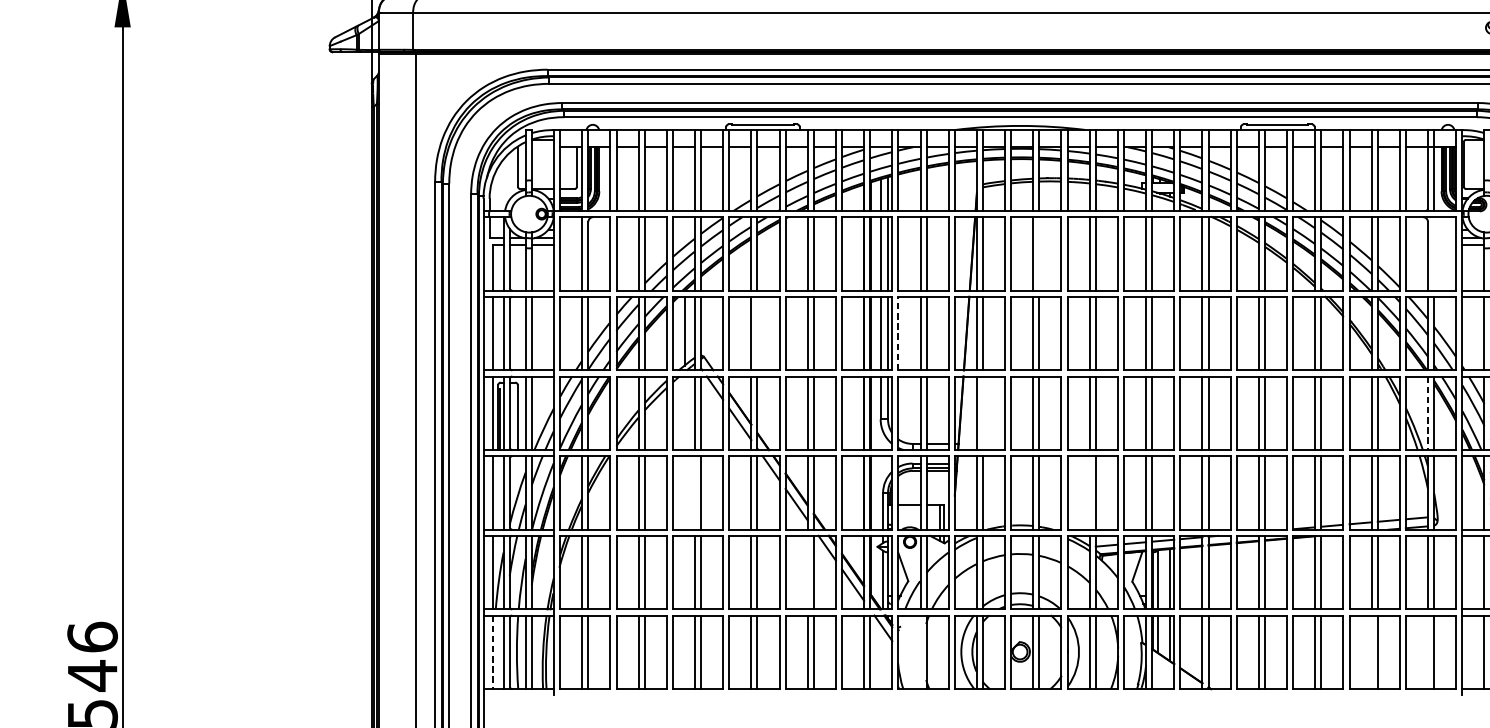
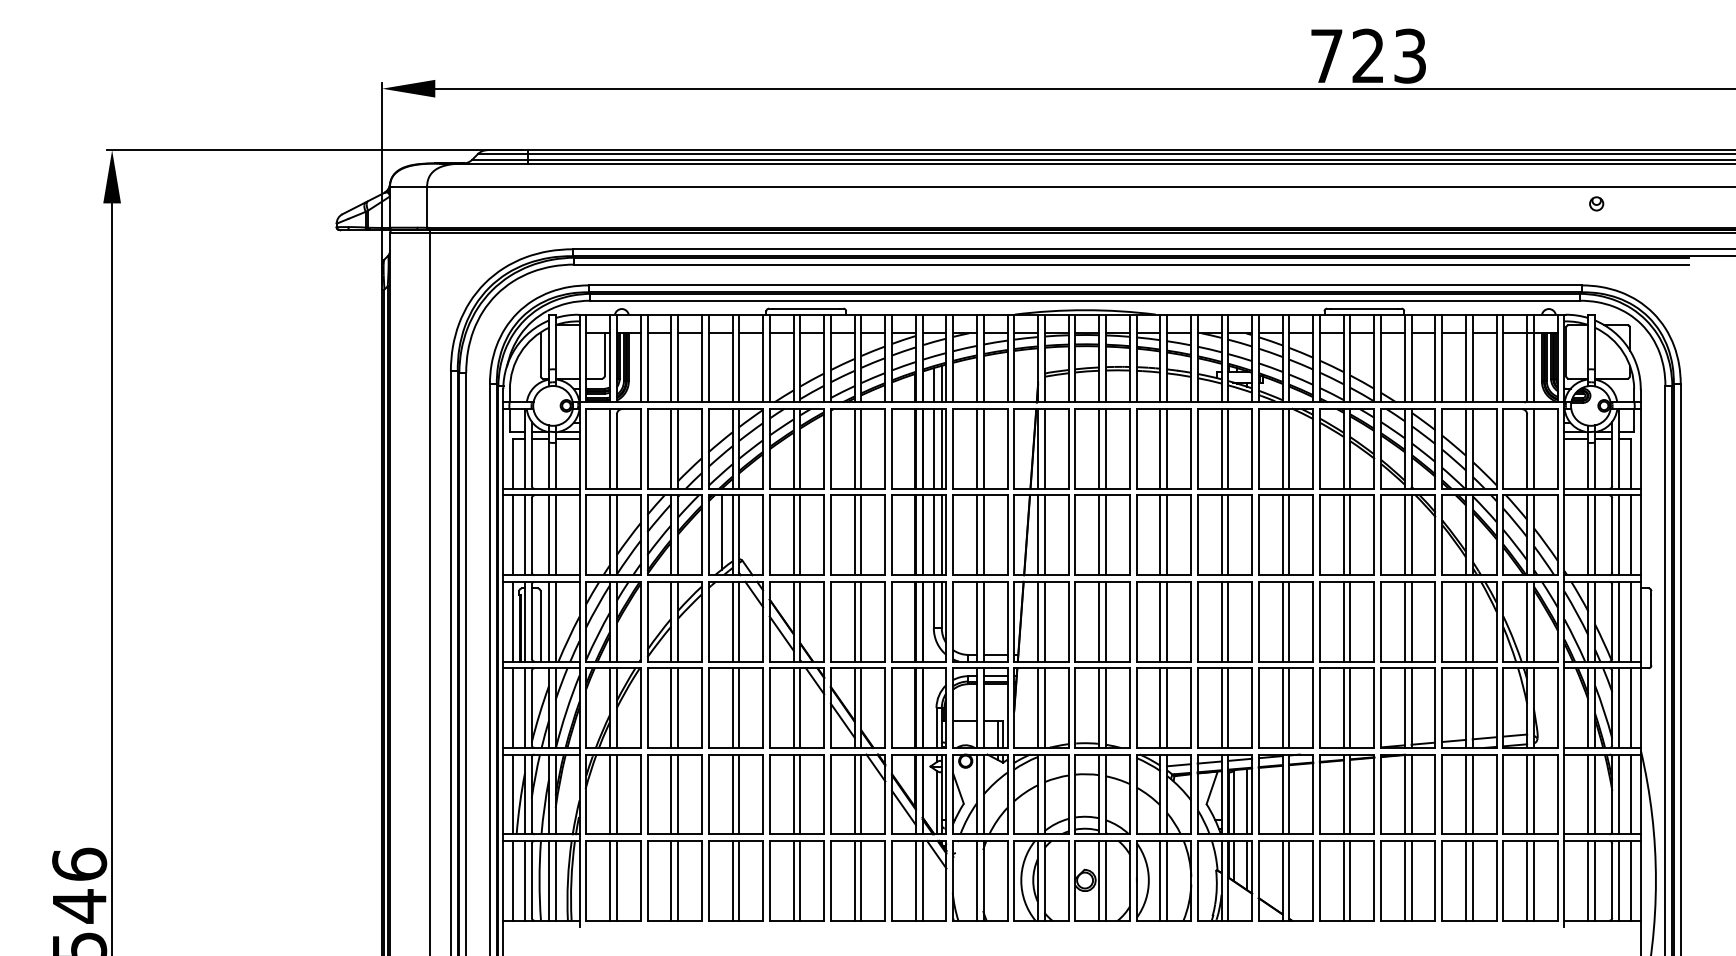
line: (1039, 253) -> (1105, 448), added
line: (1433, 253) -> (1533, 448), added
line: (757, 333) -> (800, 535), added
line: (898, 333) -> (953, 535), dashed -> solid
line: (982, 413) -> (1044, 621), added
line: (1428, 413) -> (1527, 621), dashed -> solid
line: (694, 492) -> (732, 707), added
line: (1089, 492) -> (1160, 707), added
line: (807, 572) -> (854, 794), added
line: (492, 652) -> (513, 880), dashed -> solid
line: (920, 652) -> (977, 880), added
line: (1372, 652) -> (1466, 880), added
line: (1428, 652) -> (1527, 880), added

